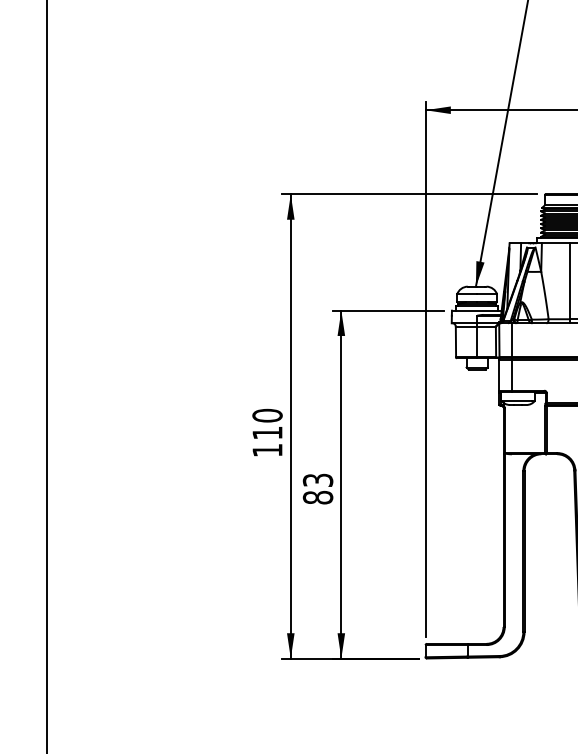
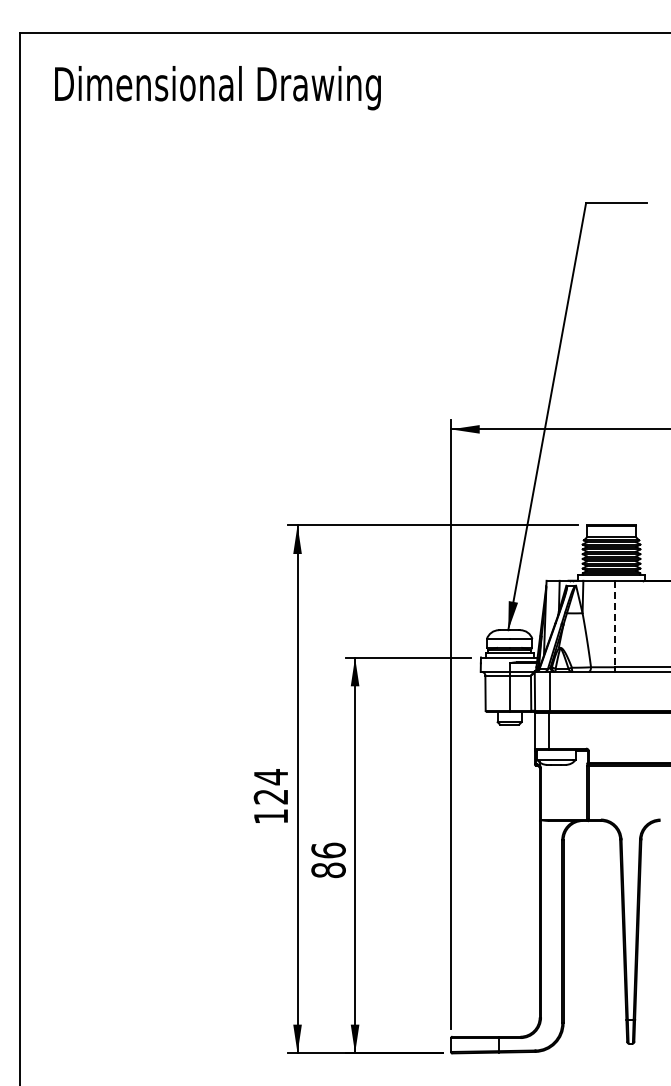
line: (570, 281) -> (615, 624), solid -> dashed
text: (267, 424) -> (270, 786), 110 -> 124
text: (317, 480) -> (328, 850), 83 -> 86

